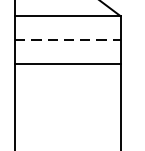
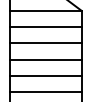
line: (67, 40) -> (45, 27), dashed -> solid
line: (67, 88) -> (45, 59), added
line: (67, 111) -> (45, 75), added
line: (67, 136) -> (45, 92), added

